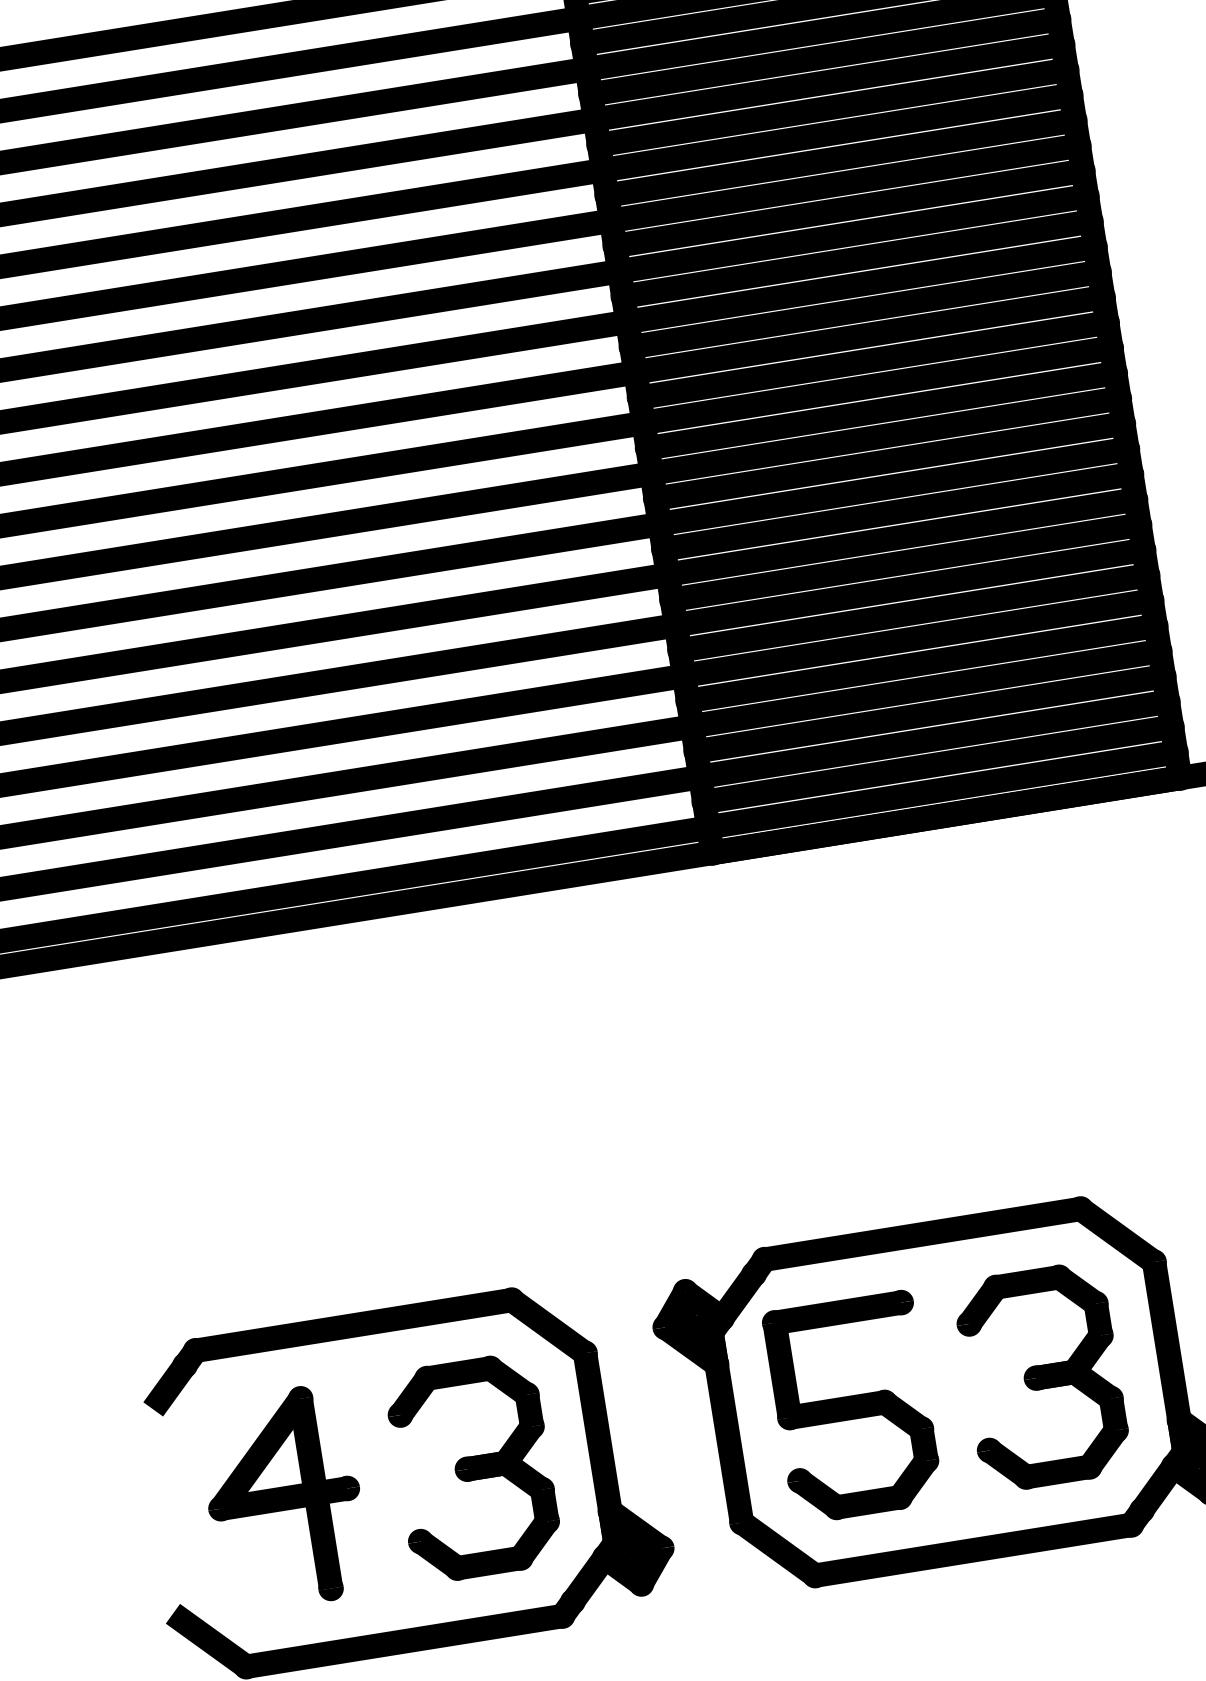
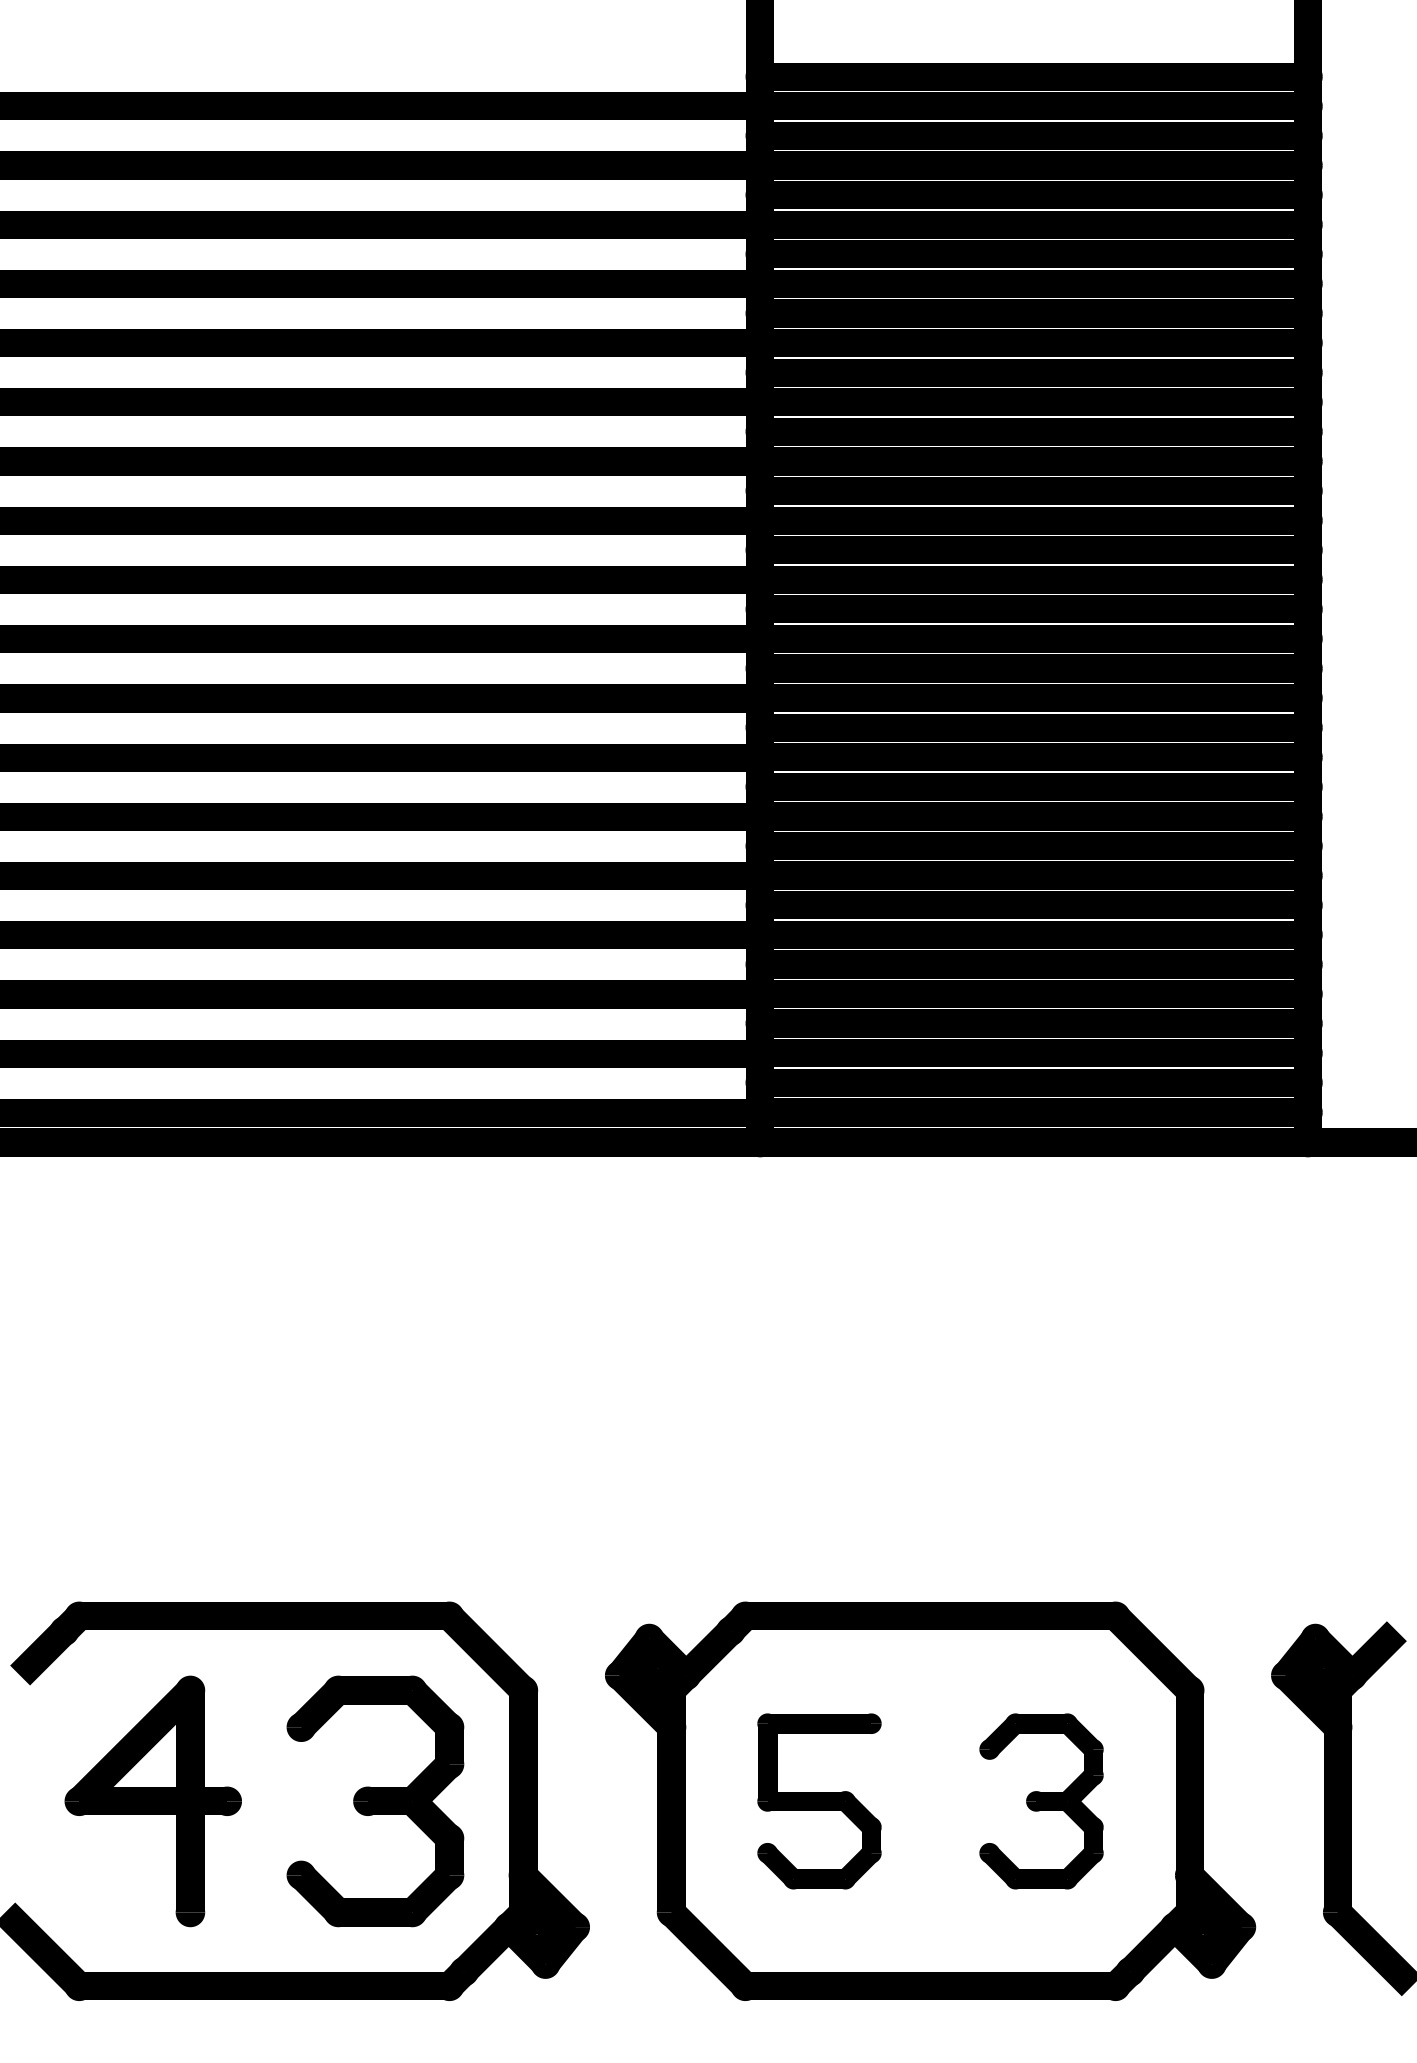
part: (1042, 1377) -> (1041, 1801), size x0.7
part: (853, 1407) -> (819, 1801), size x0.7

